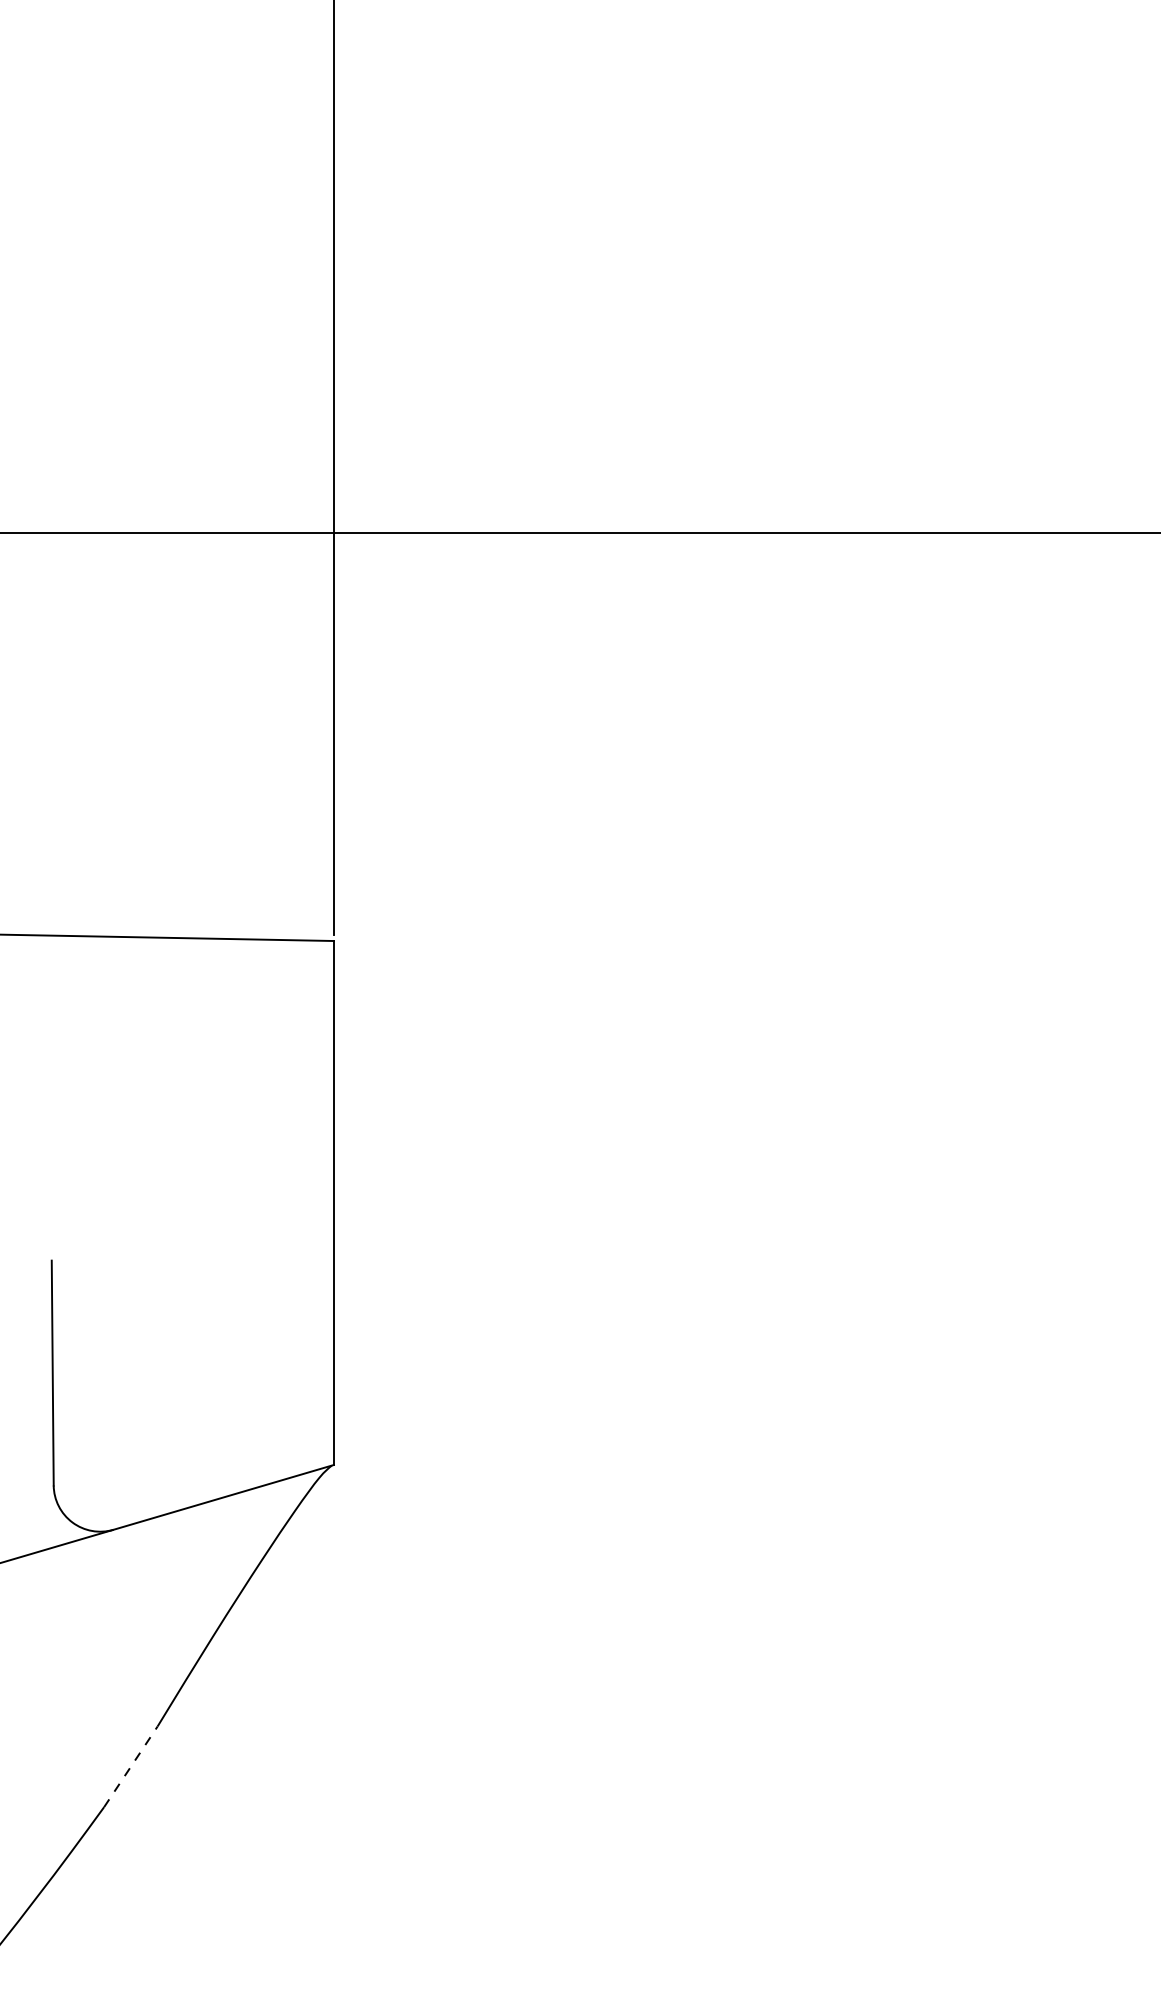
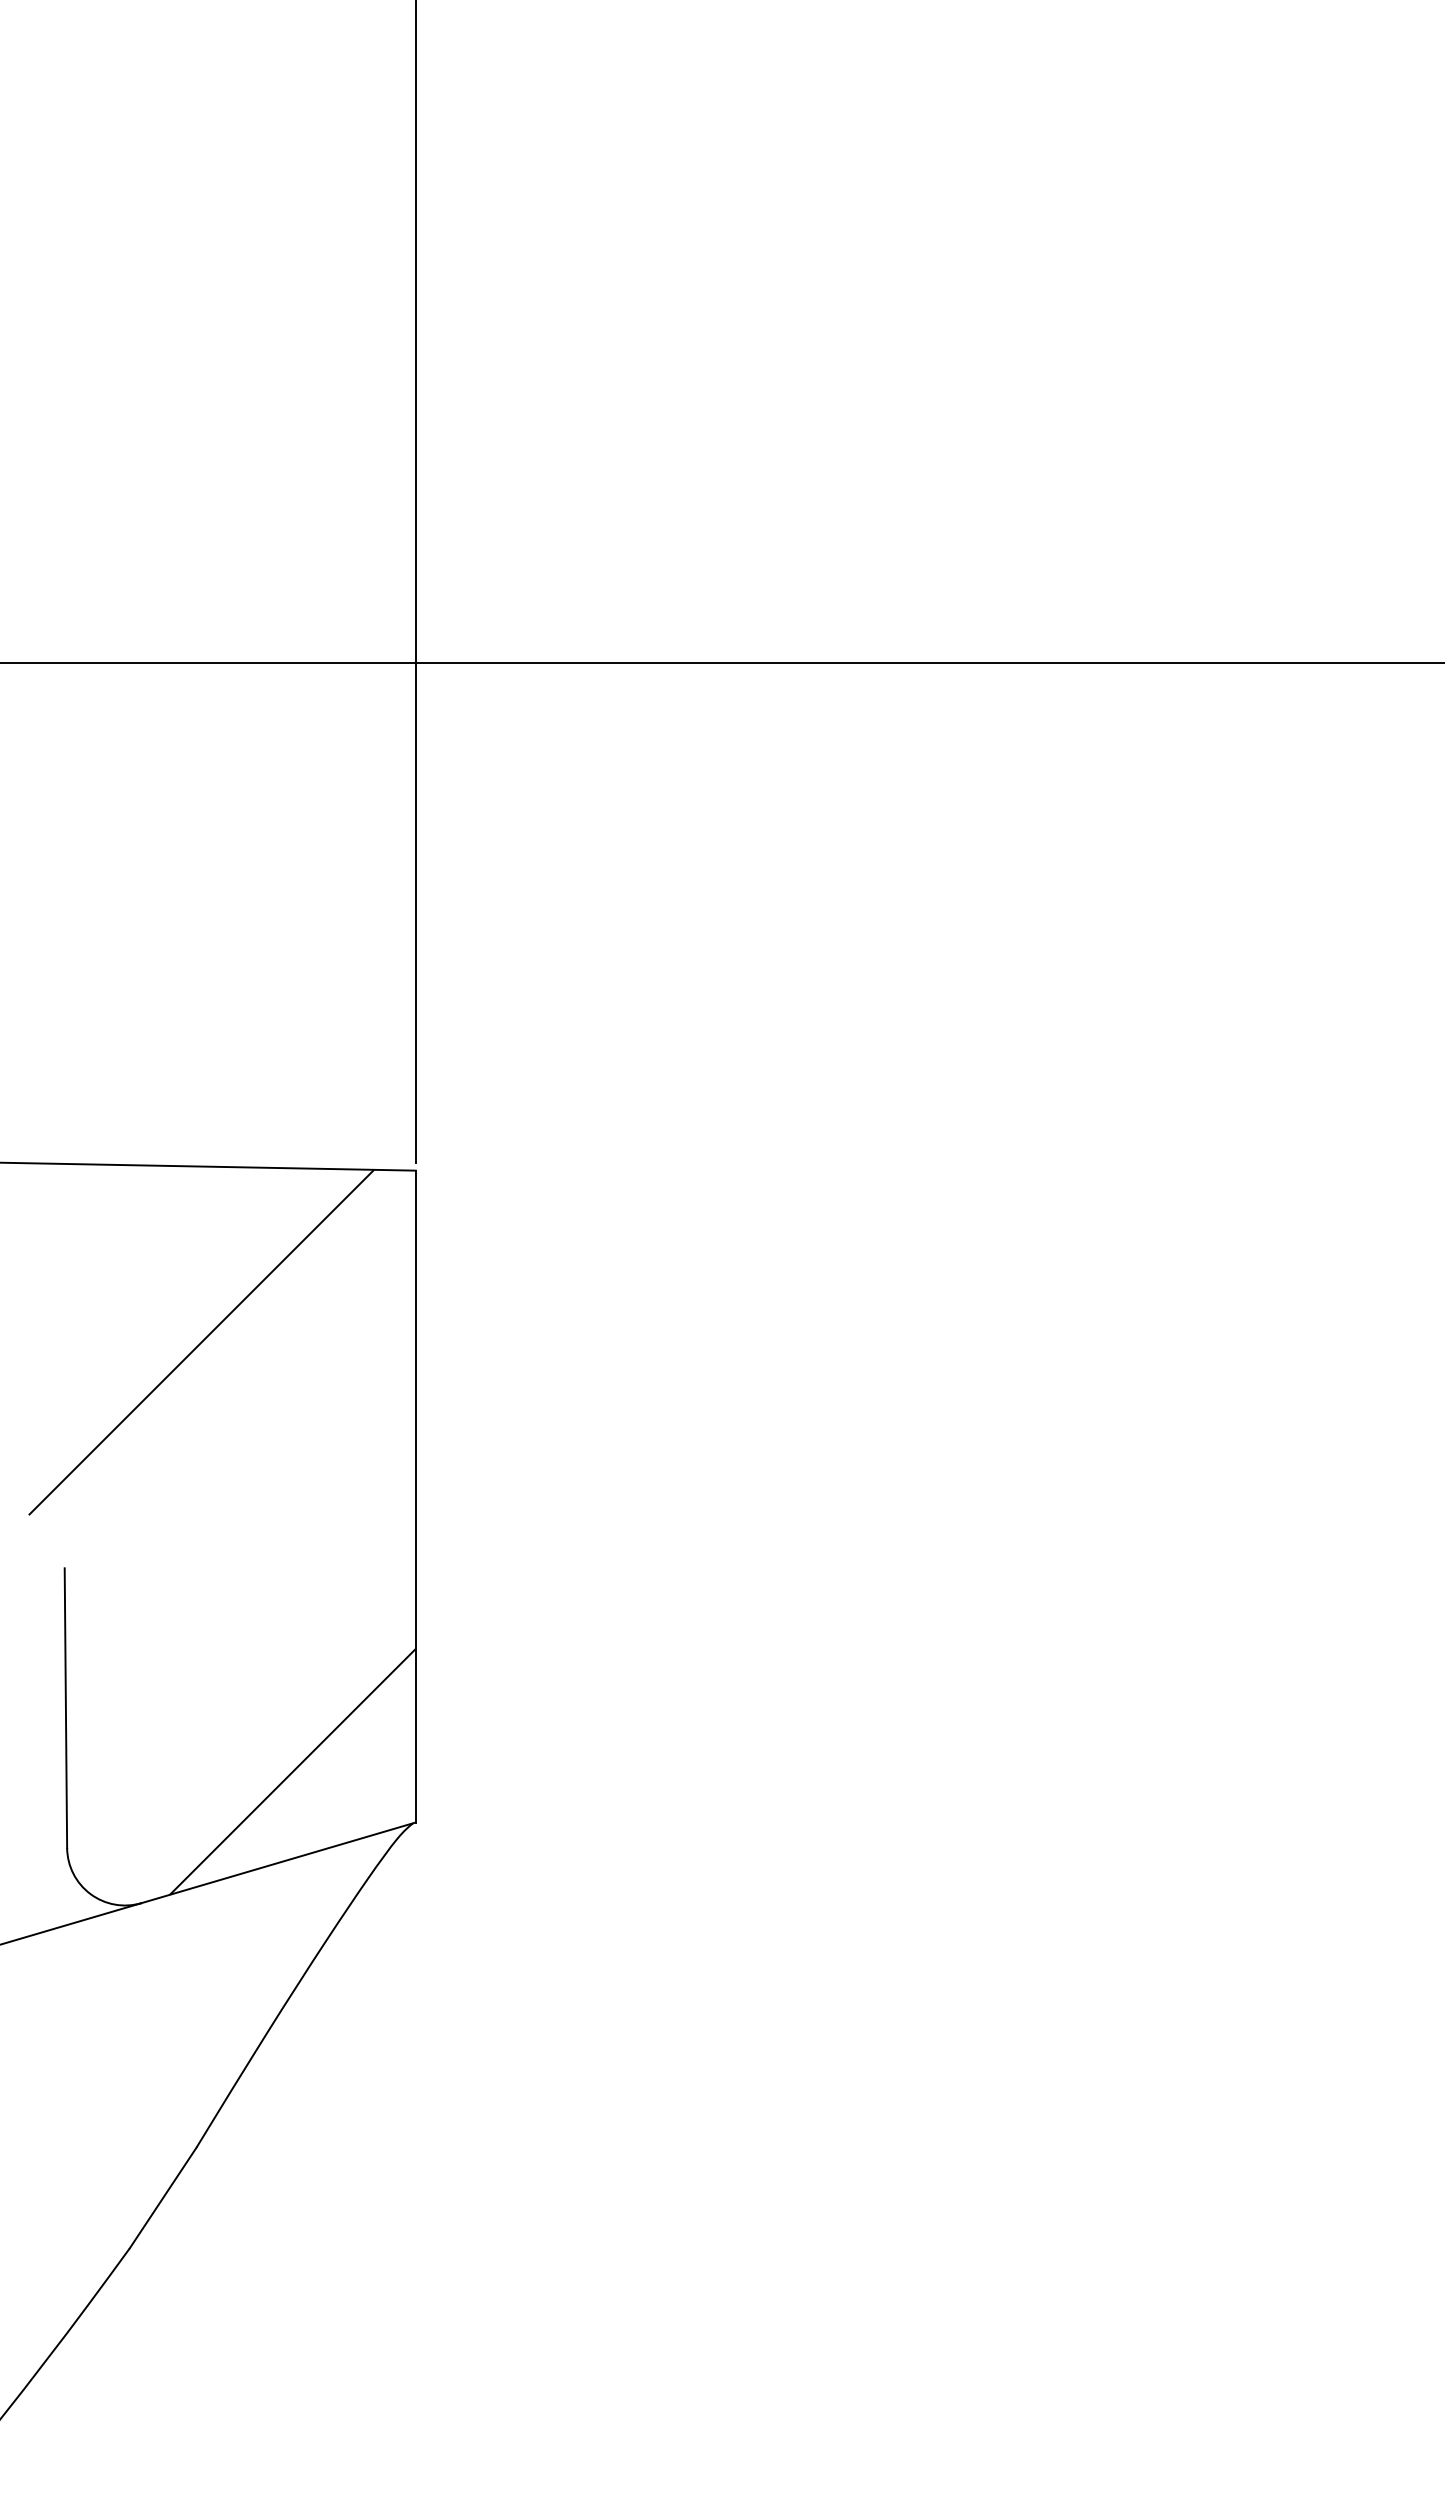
hatch: (177, 1231) -> (221, 1531), added
line: (131, 1766) -> (163, 2197), dashed -> solid

